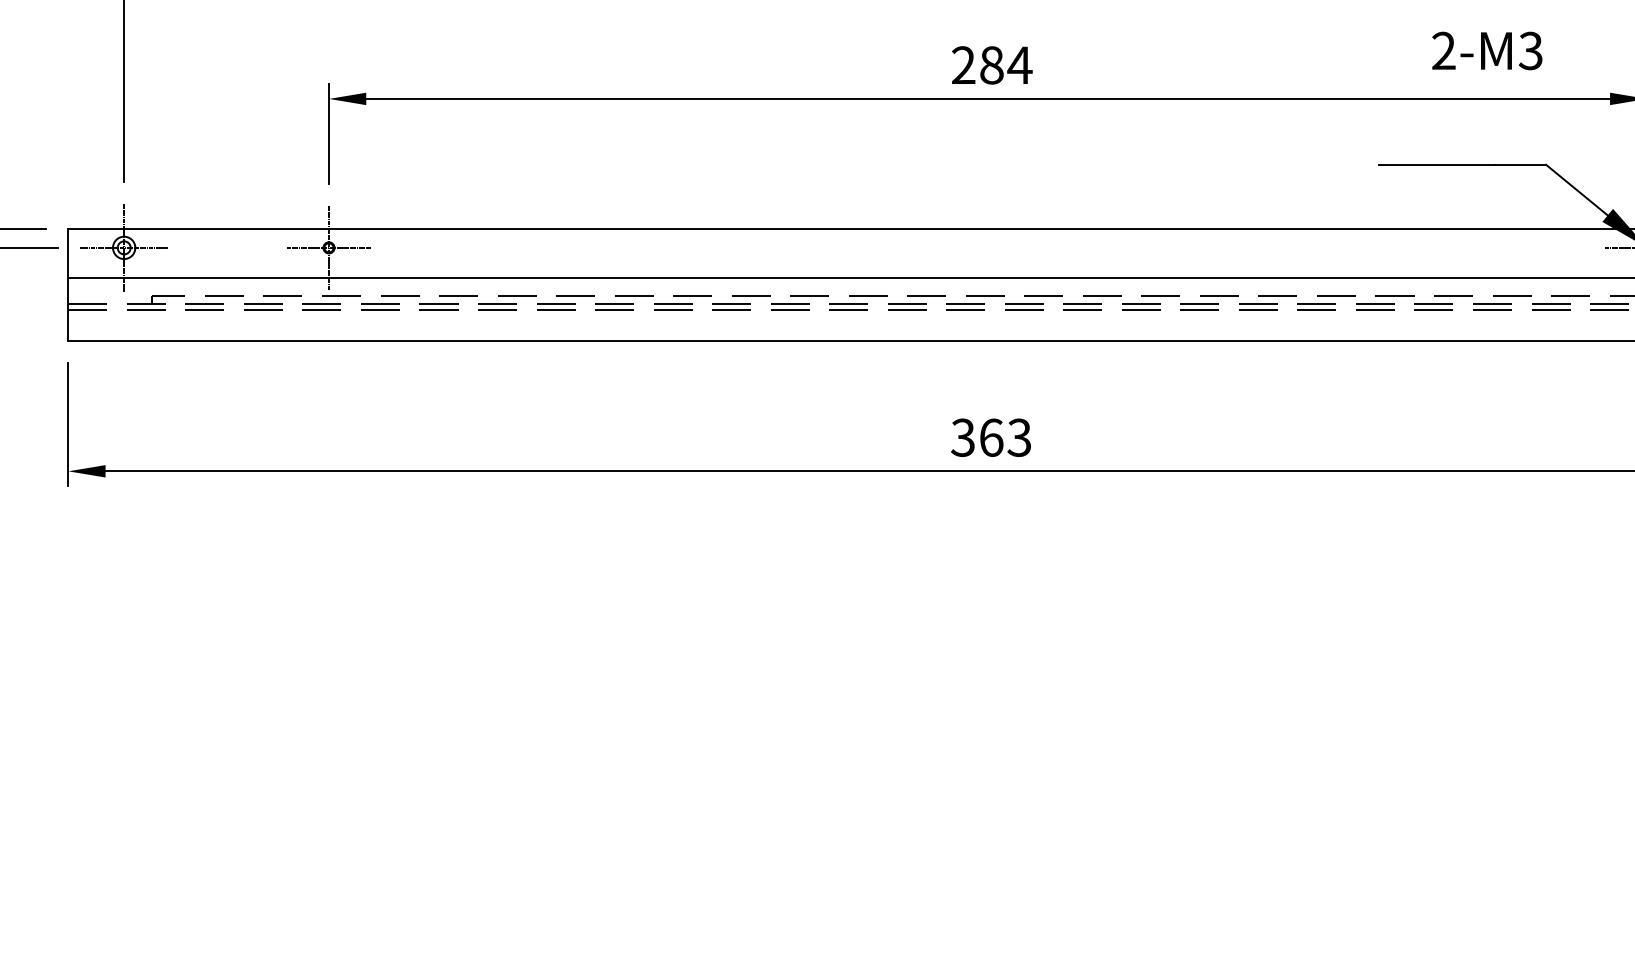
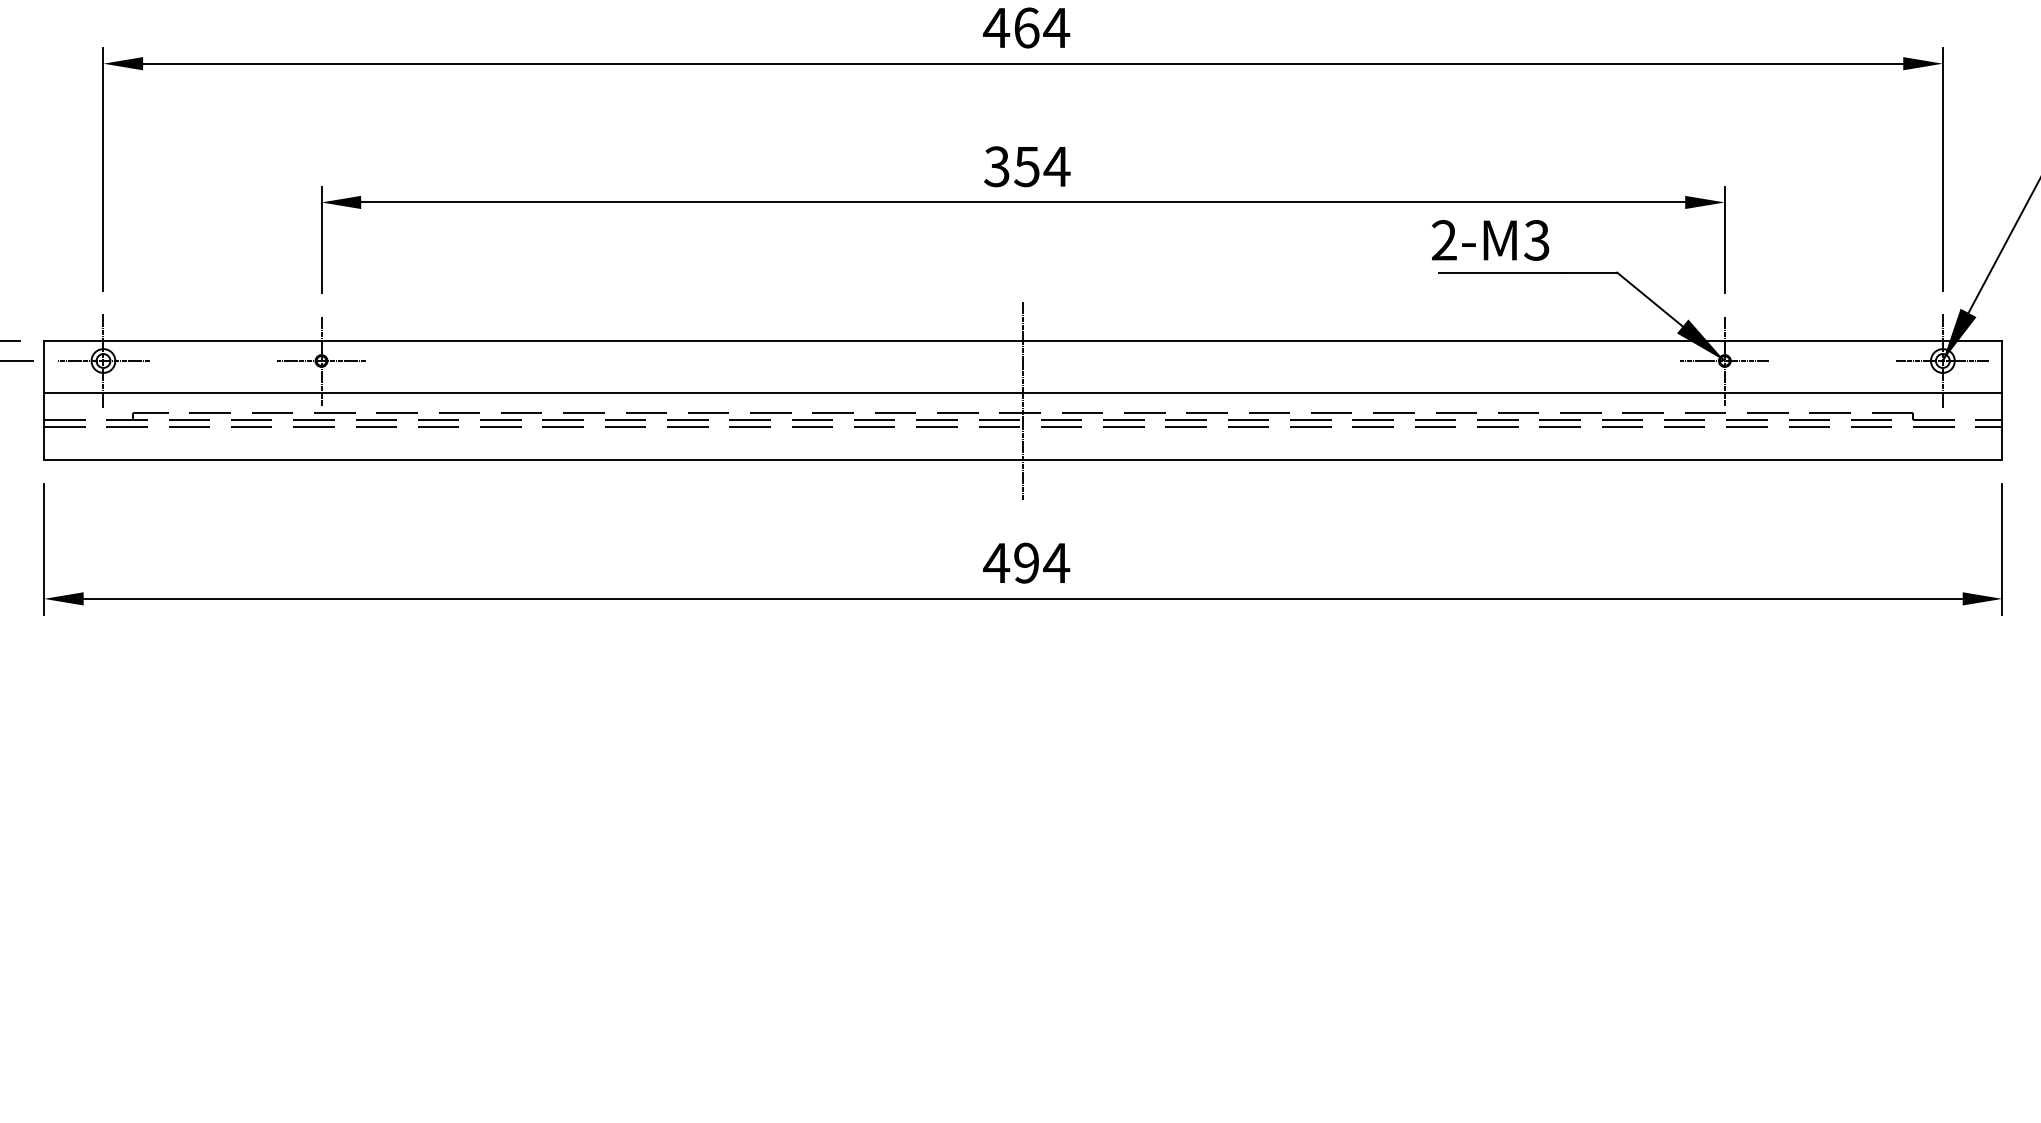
text: (1487, 51) -> (1490, 240), moved
text: (977, 65) -> (1011, 166), 284 -> 354
line: (988, 284) -> (1023, 400), added
text: (991, 437) -> (1026, 562), 363 -> 494

